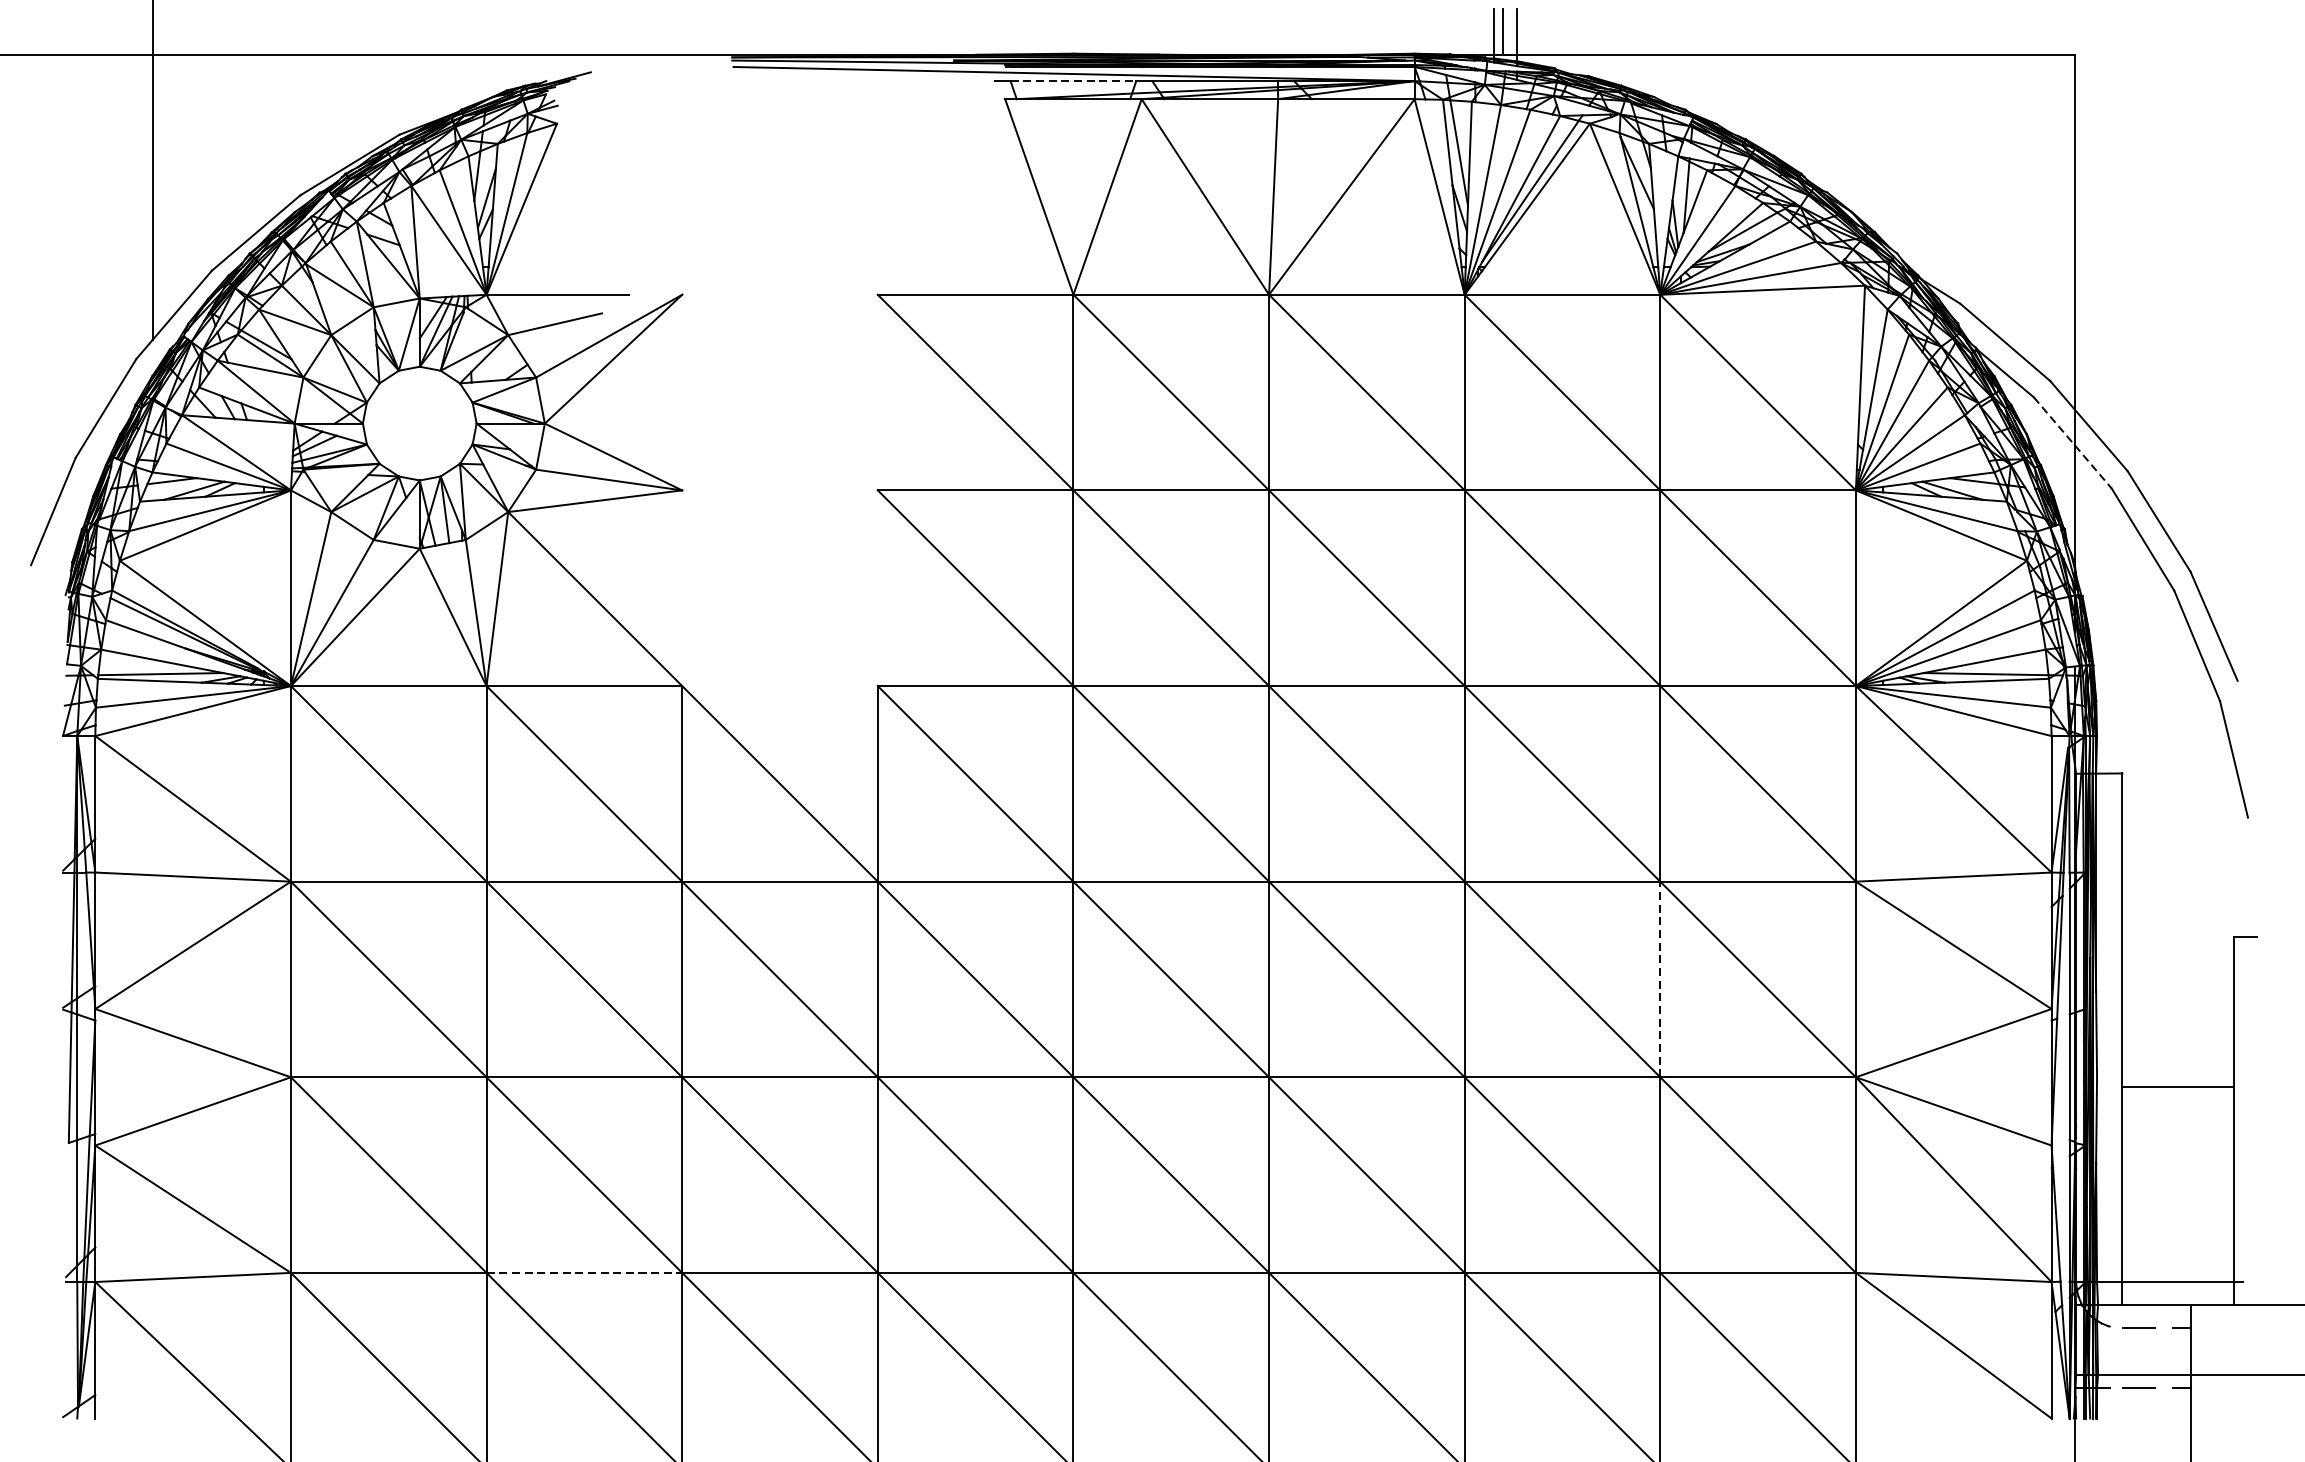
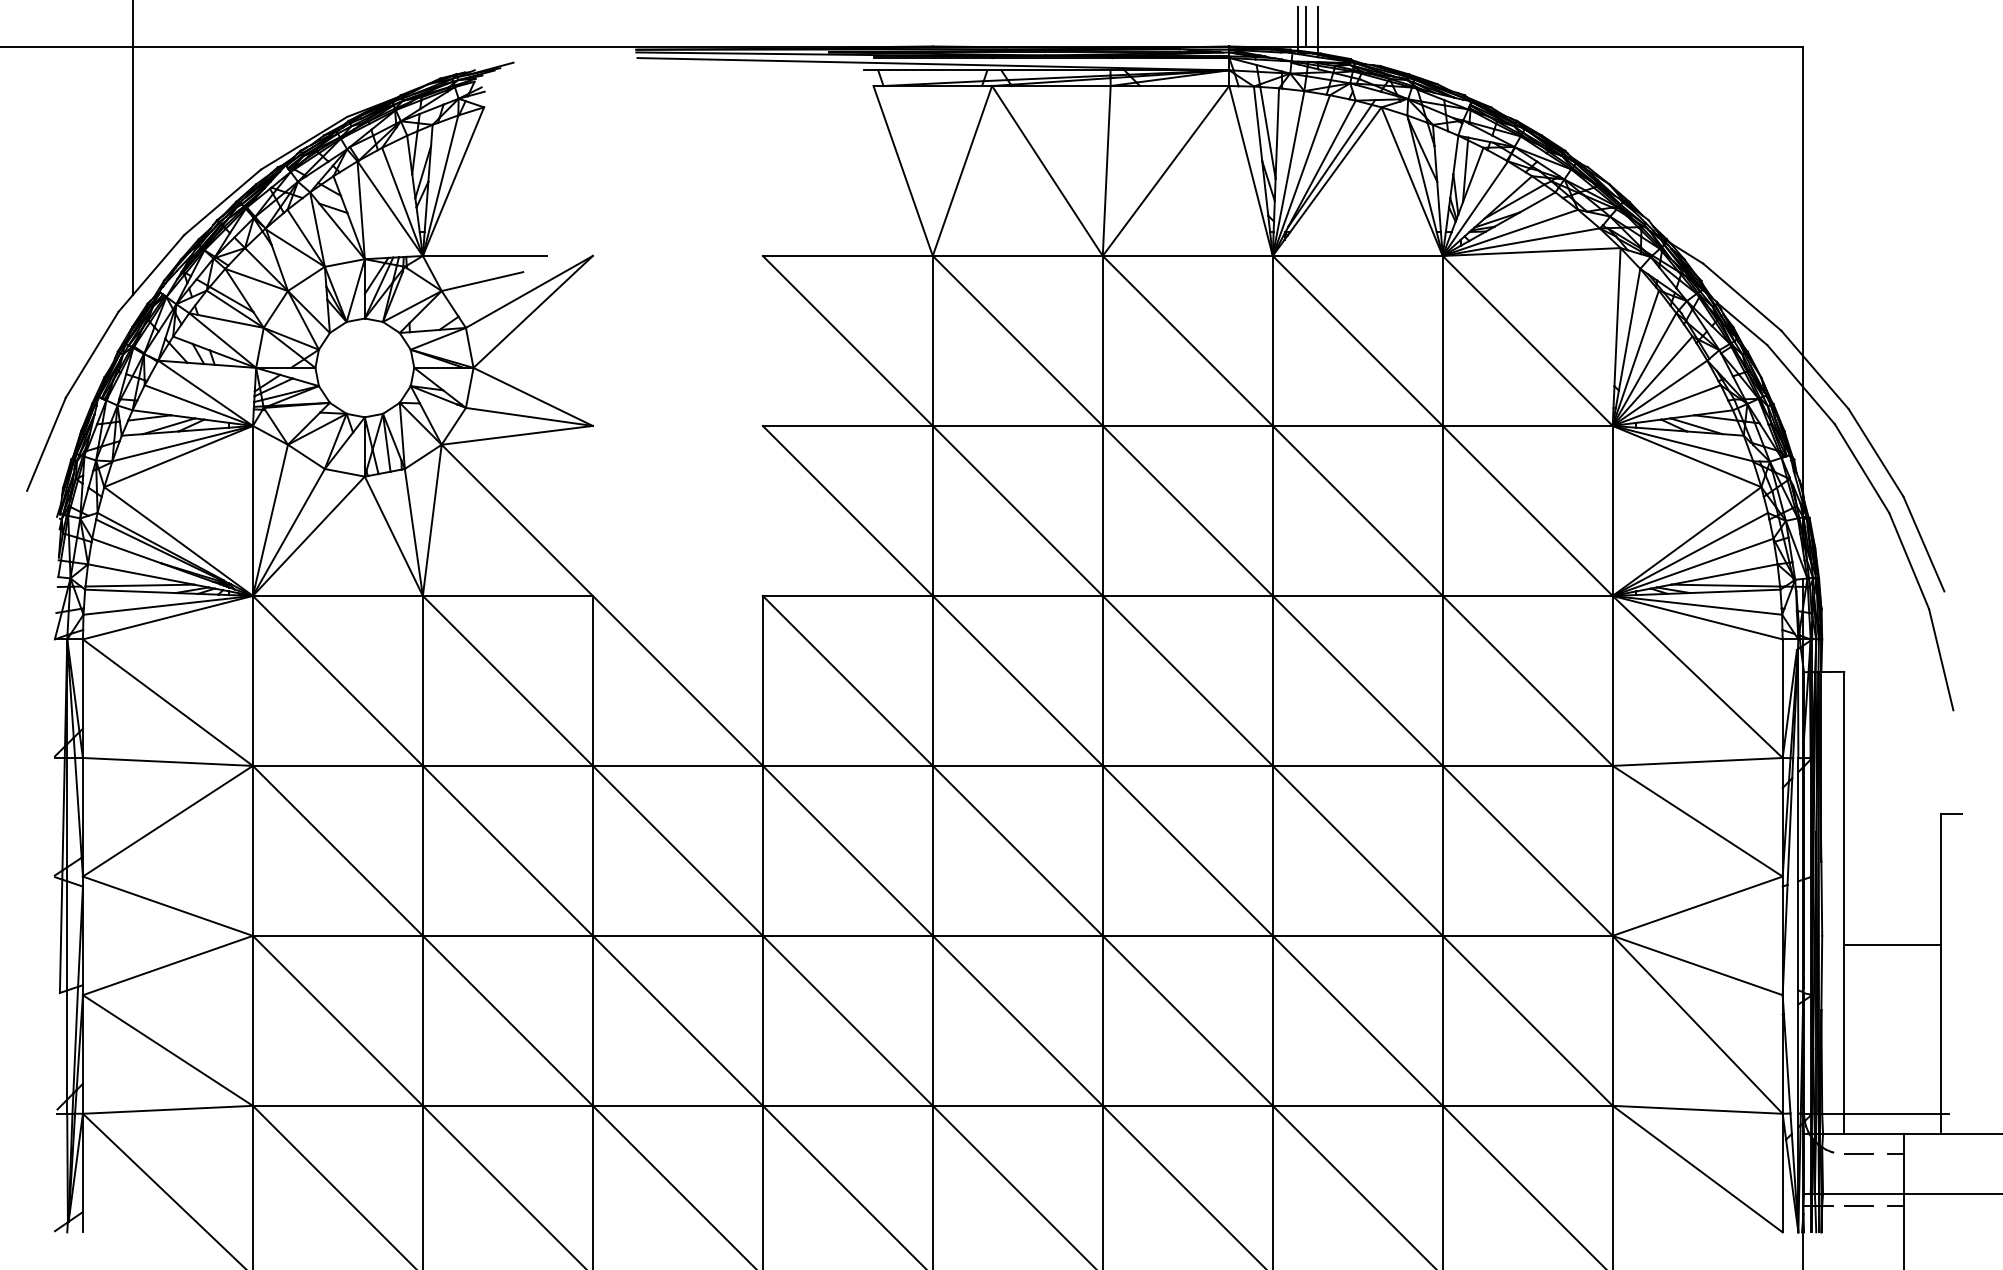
line: (1073, 81) -> (932, 70), dashed -> solid
line: (2073, 443) -> (1801, 385), dashed -> solid
line: (1660, 979) -> (1442, 850), dashed -> solid
line: (583, 1272) -> (507, 1105), dashed -> solid

